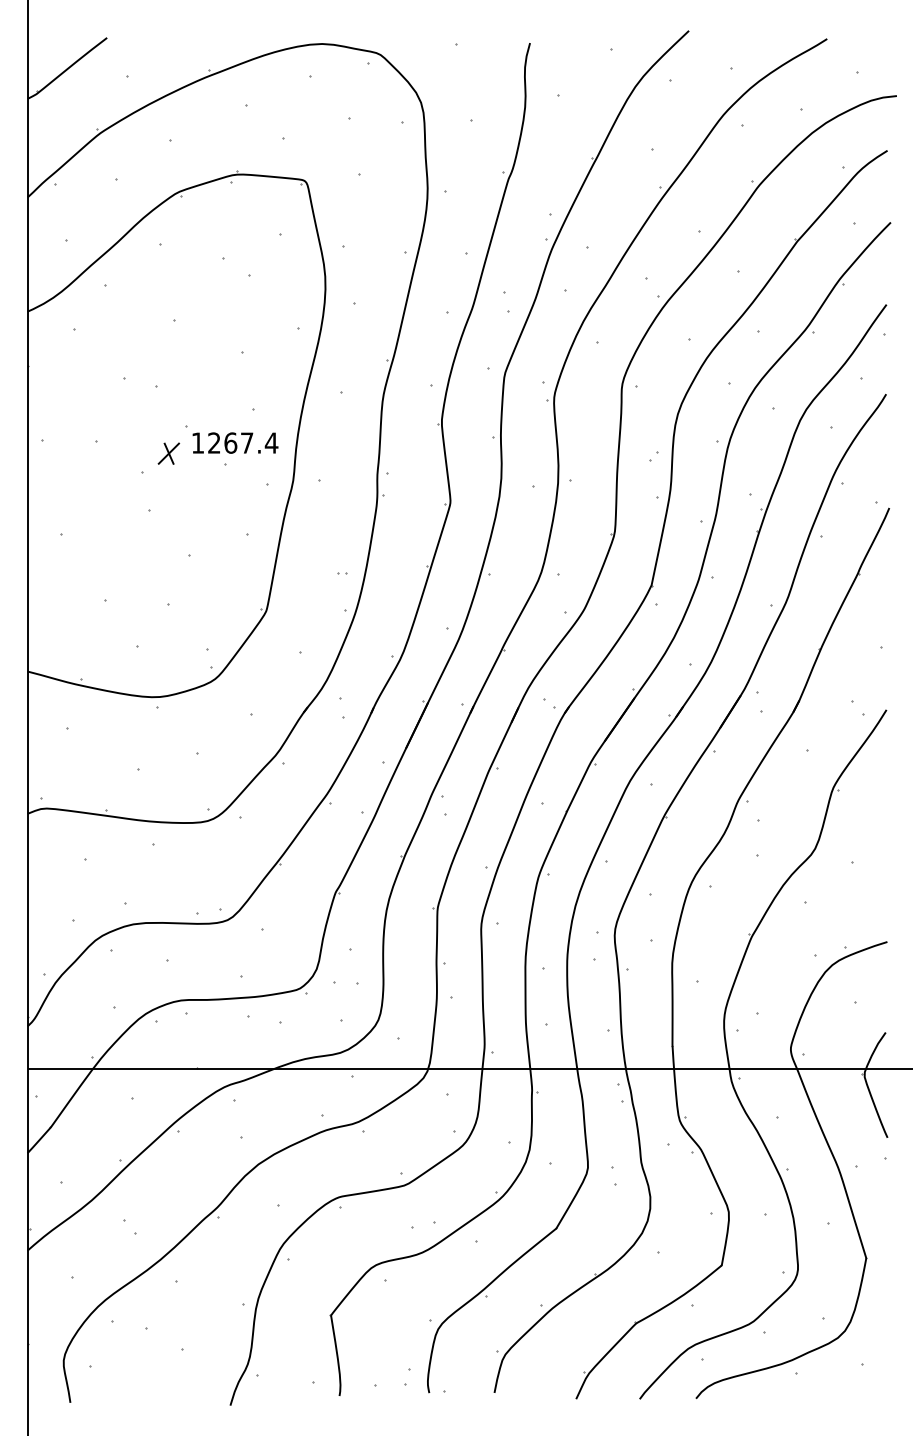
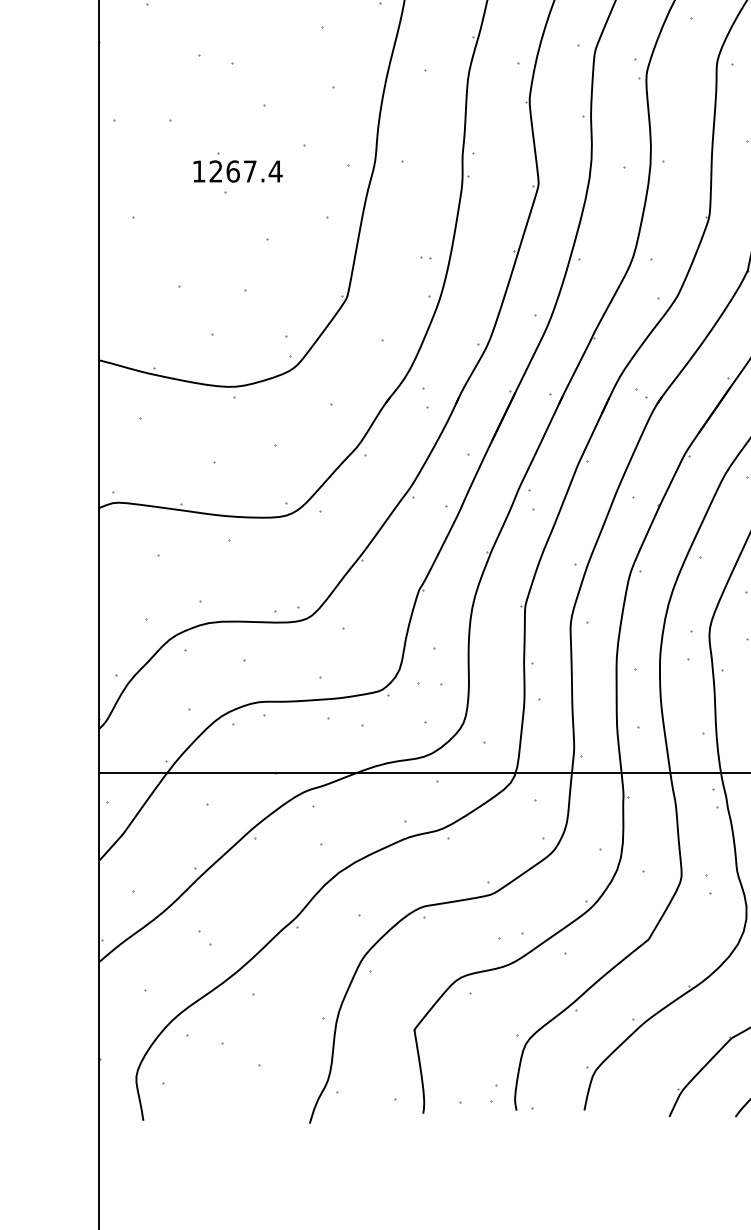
text: (235, 442) -> (238, 170), moved
part: (168, 453) -> (245, 133), removed

